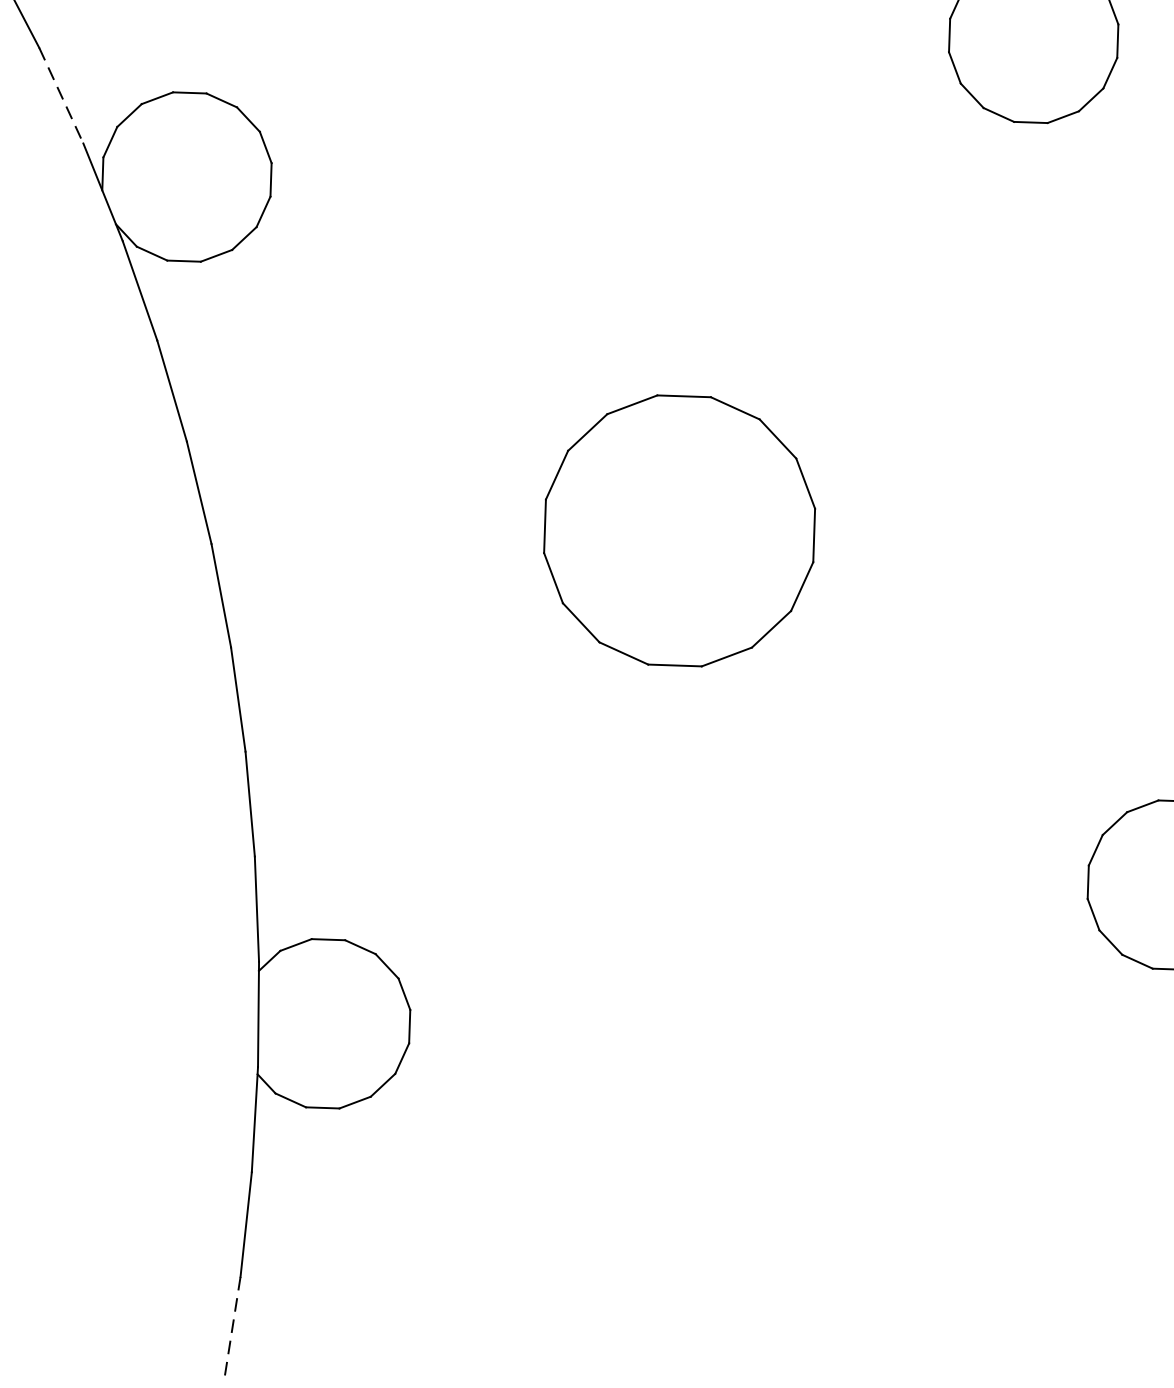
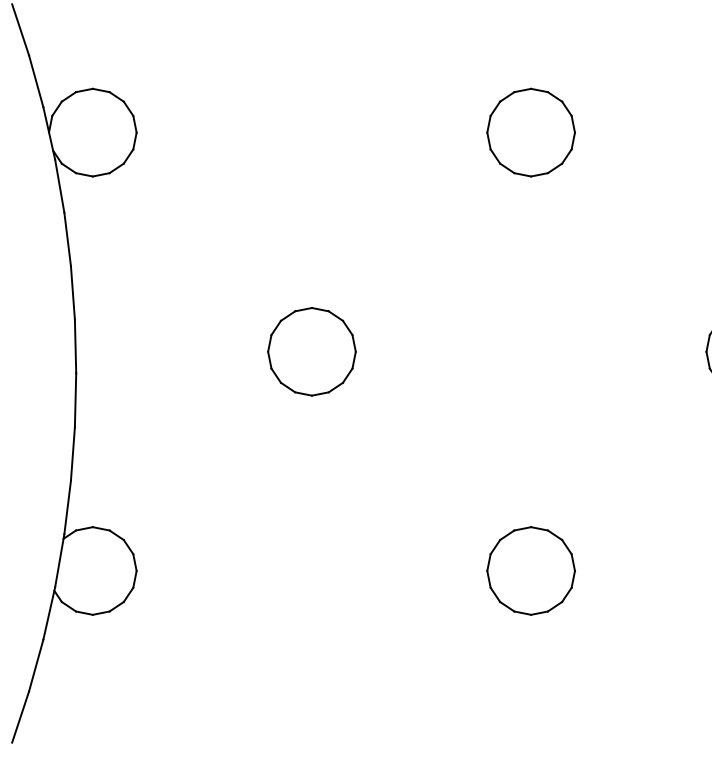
line: (61, 96) -> (36, 81), dashed -> solid
part: (678, 530) -> (311, 351), size x0.62
line: (232, 1329) -> (20, 717), dashed -> solid

